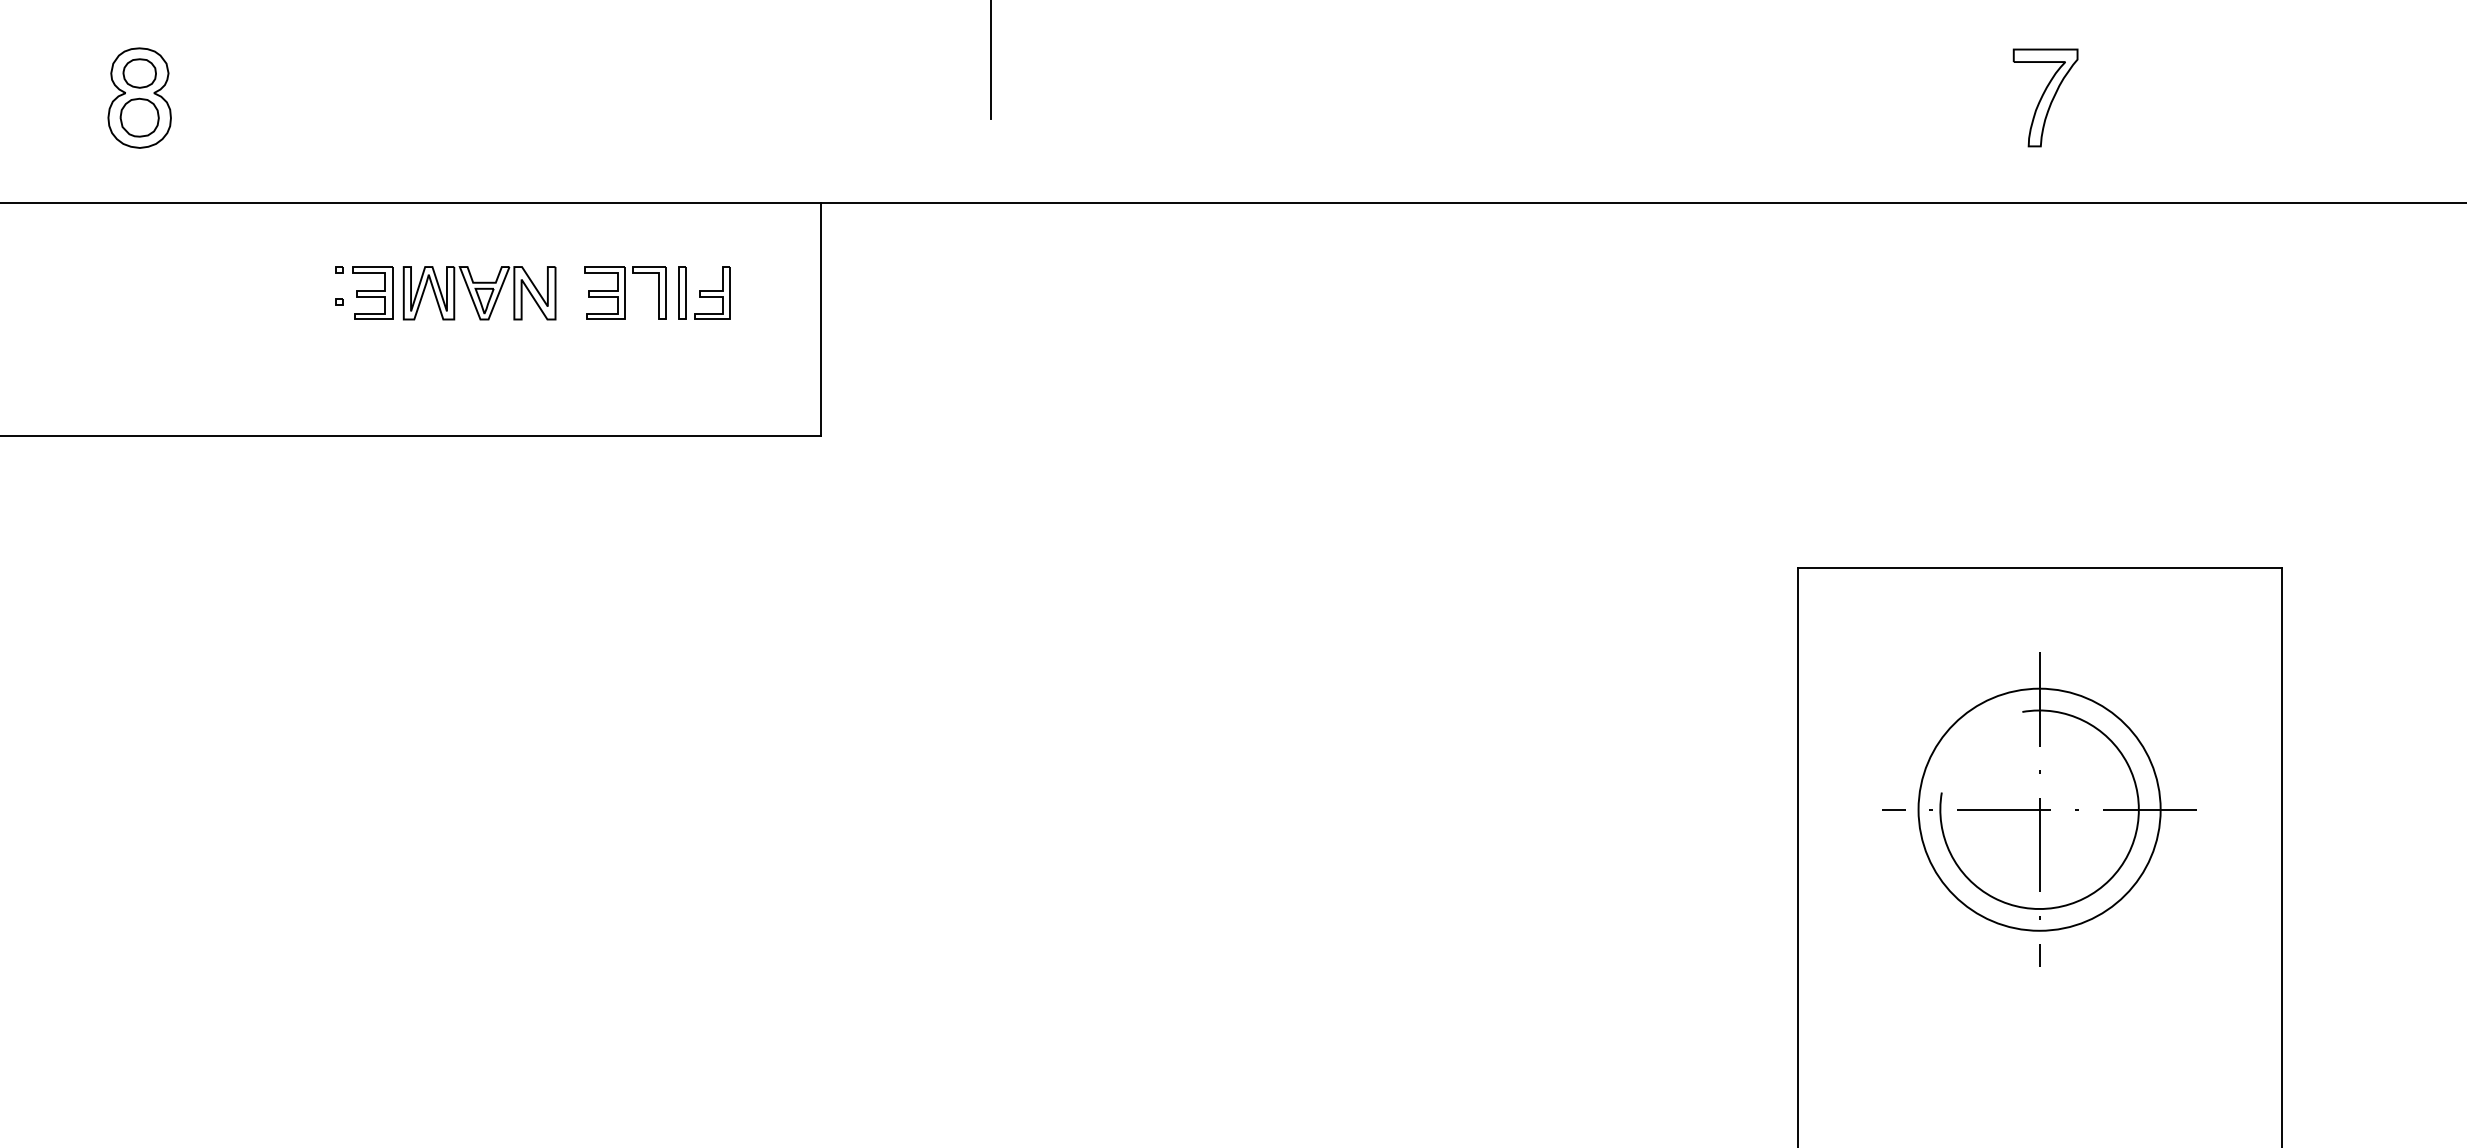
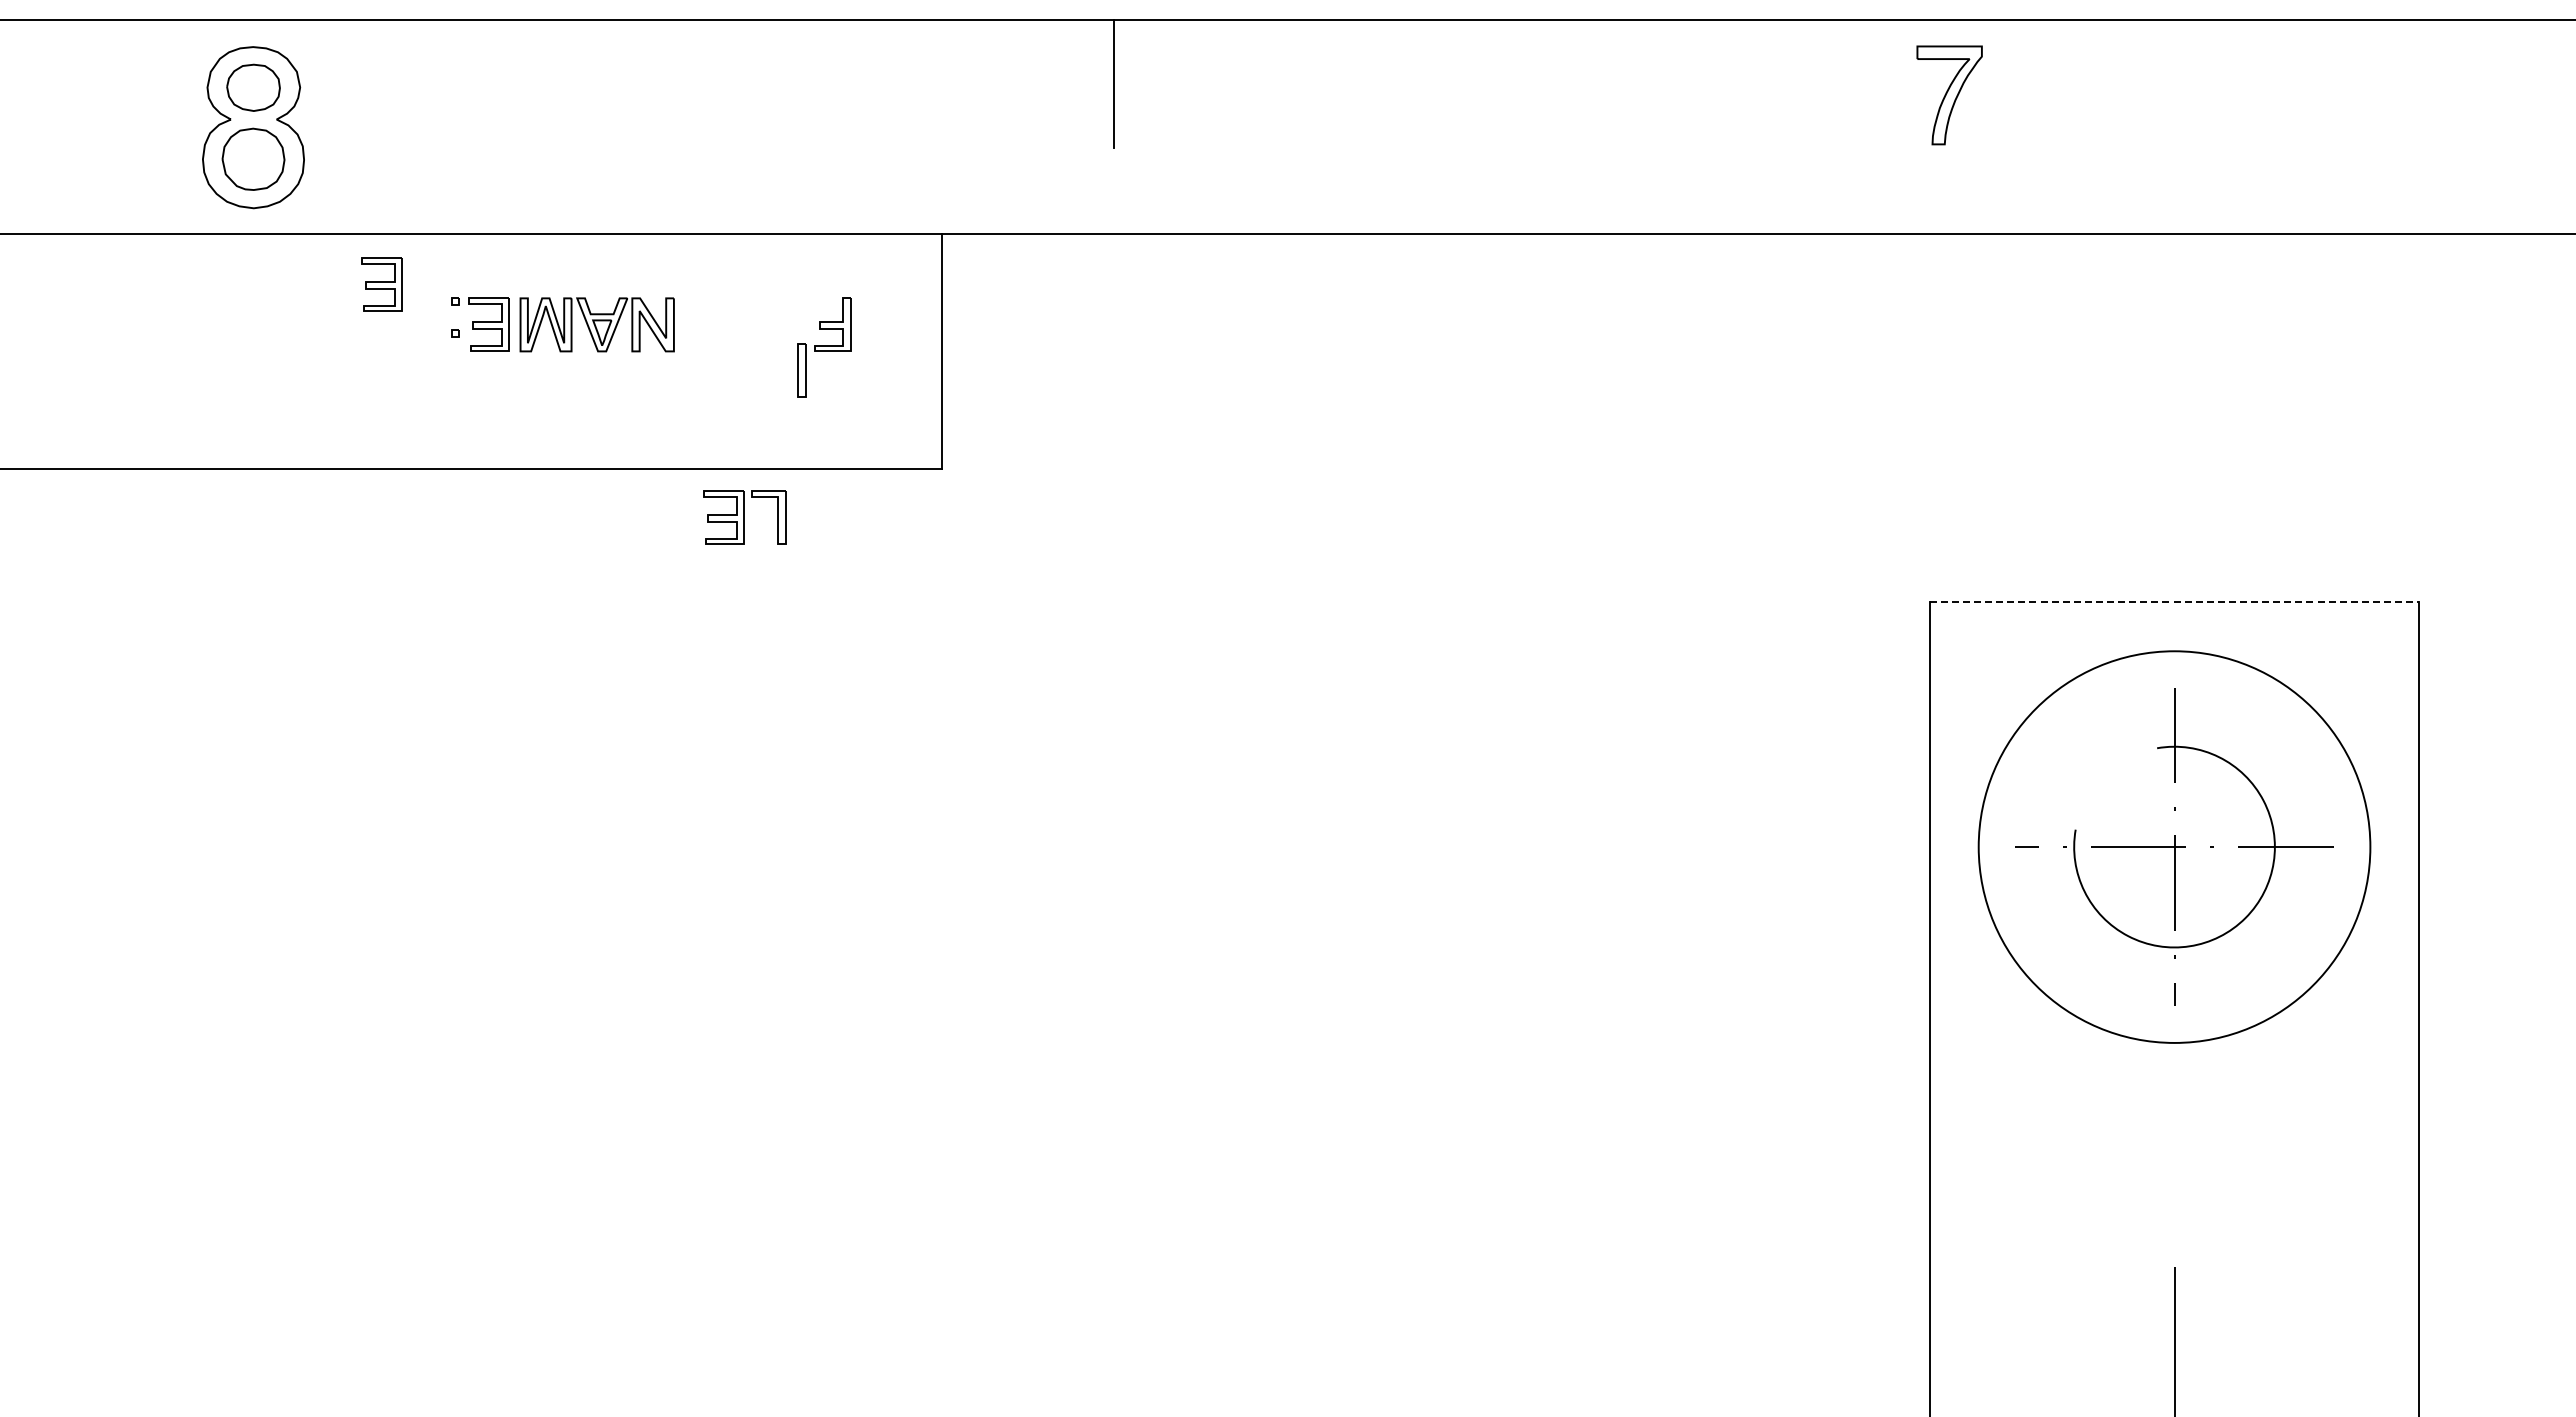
part: (139, 98) -> (253, 127), size x1.6
part: (2045, 98) -> (1949, 95), moved
part: (266, 253) -> (381, 284), added
part: (625, 292) -> (744, 517), moved
part: (681, 292) -> (801, 370), moved
line: (2039, 567) -> (2174, 602), solid -> dashed
circle: (2039, 809) -> (2174, 846), size x1.6

